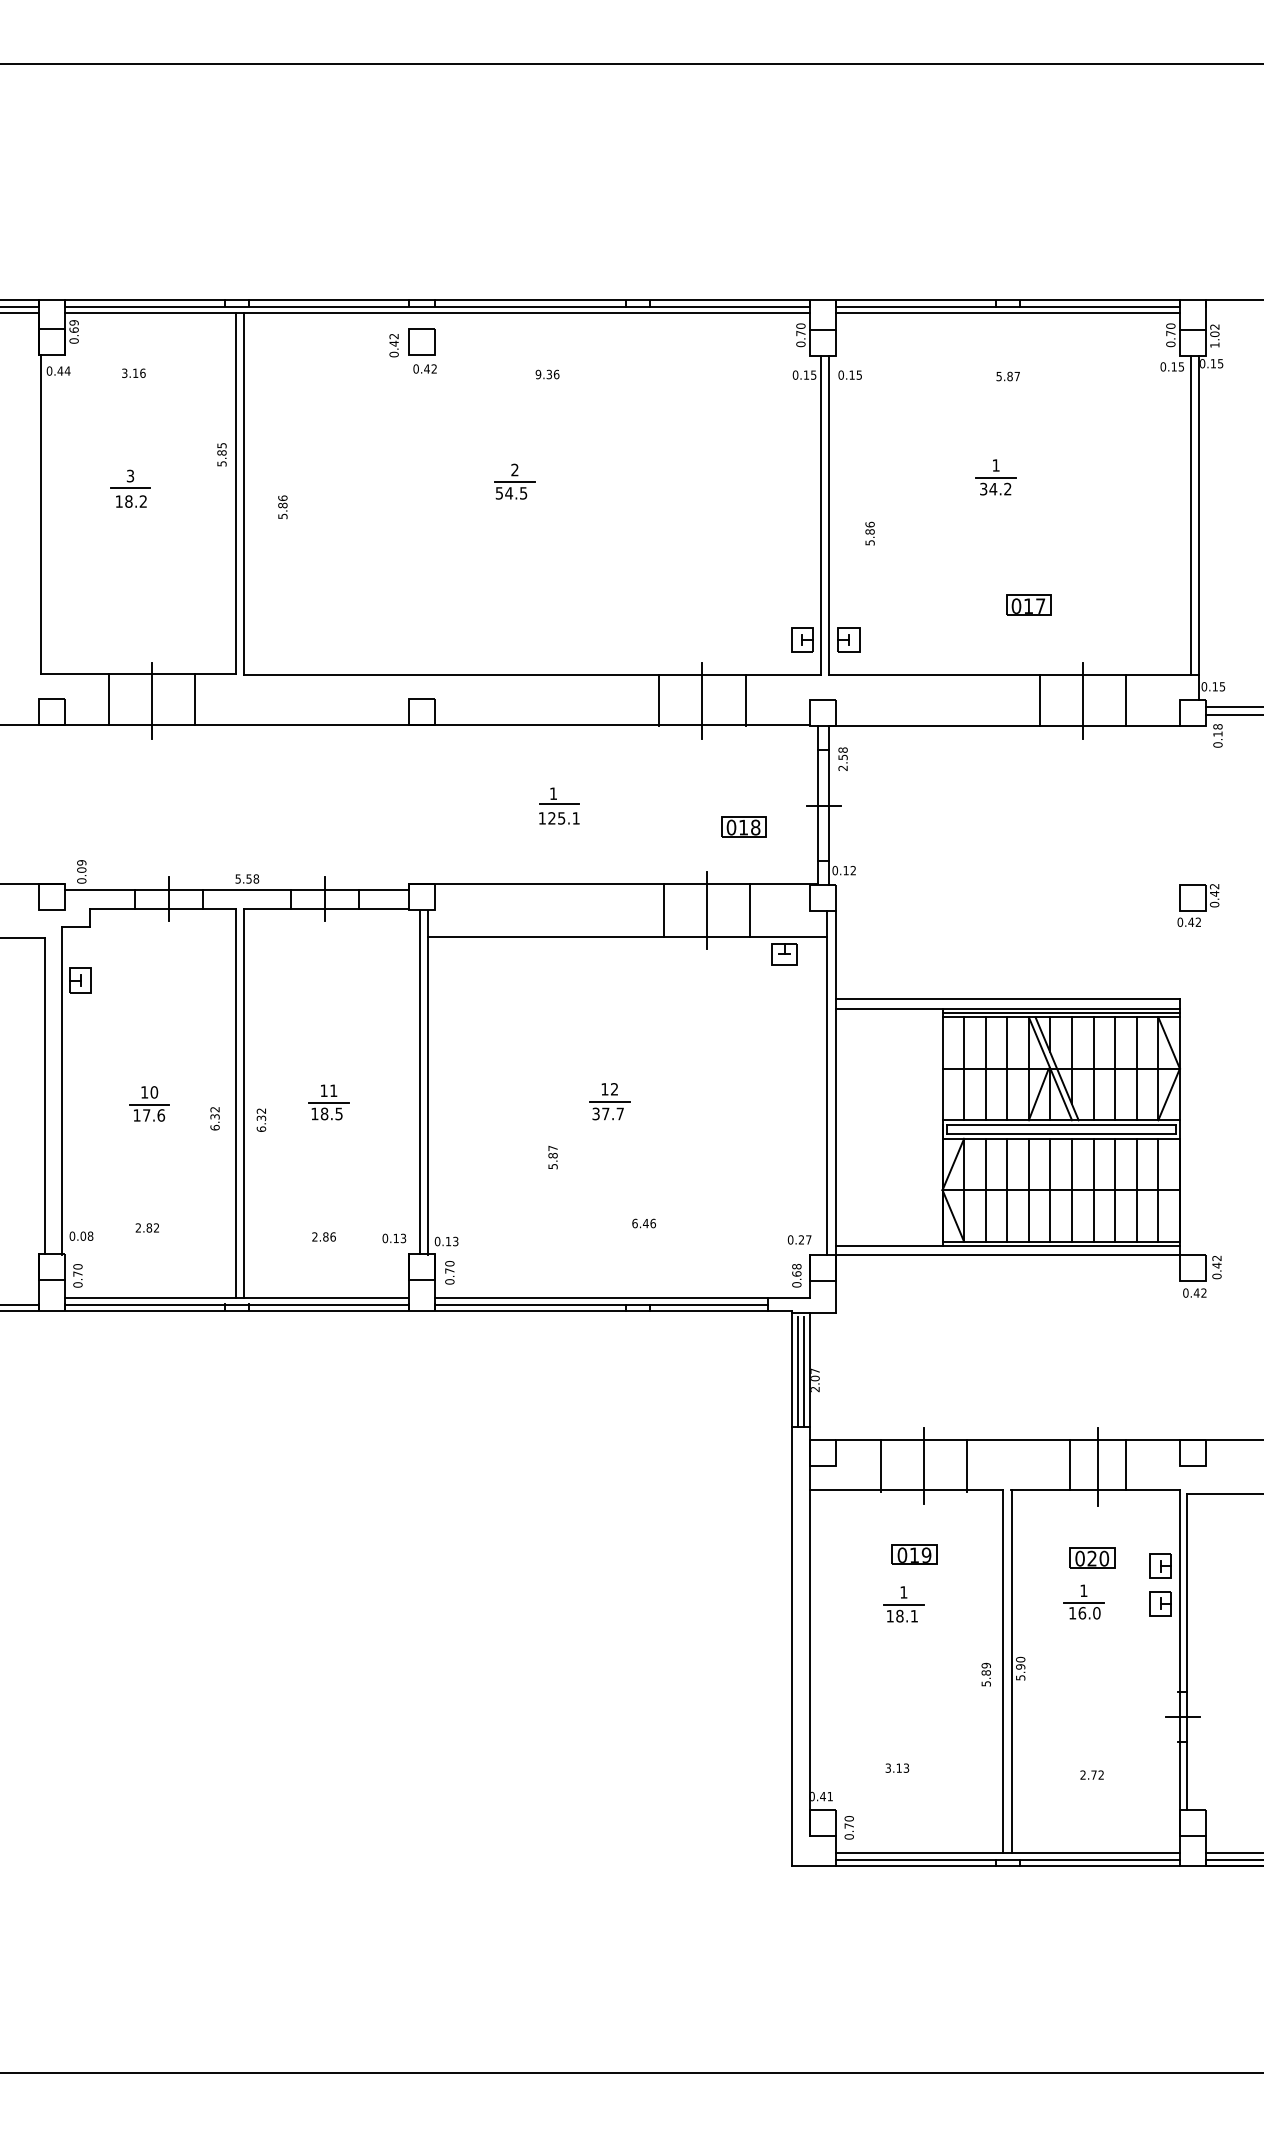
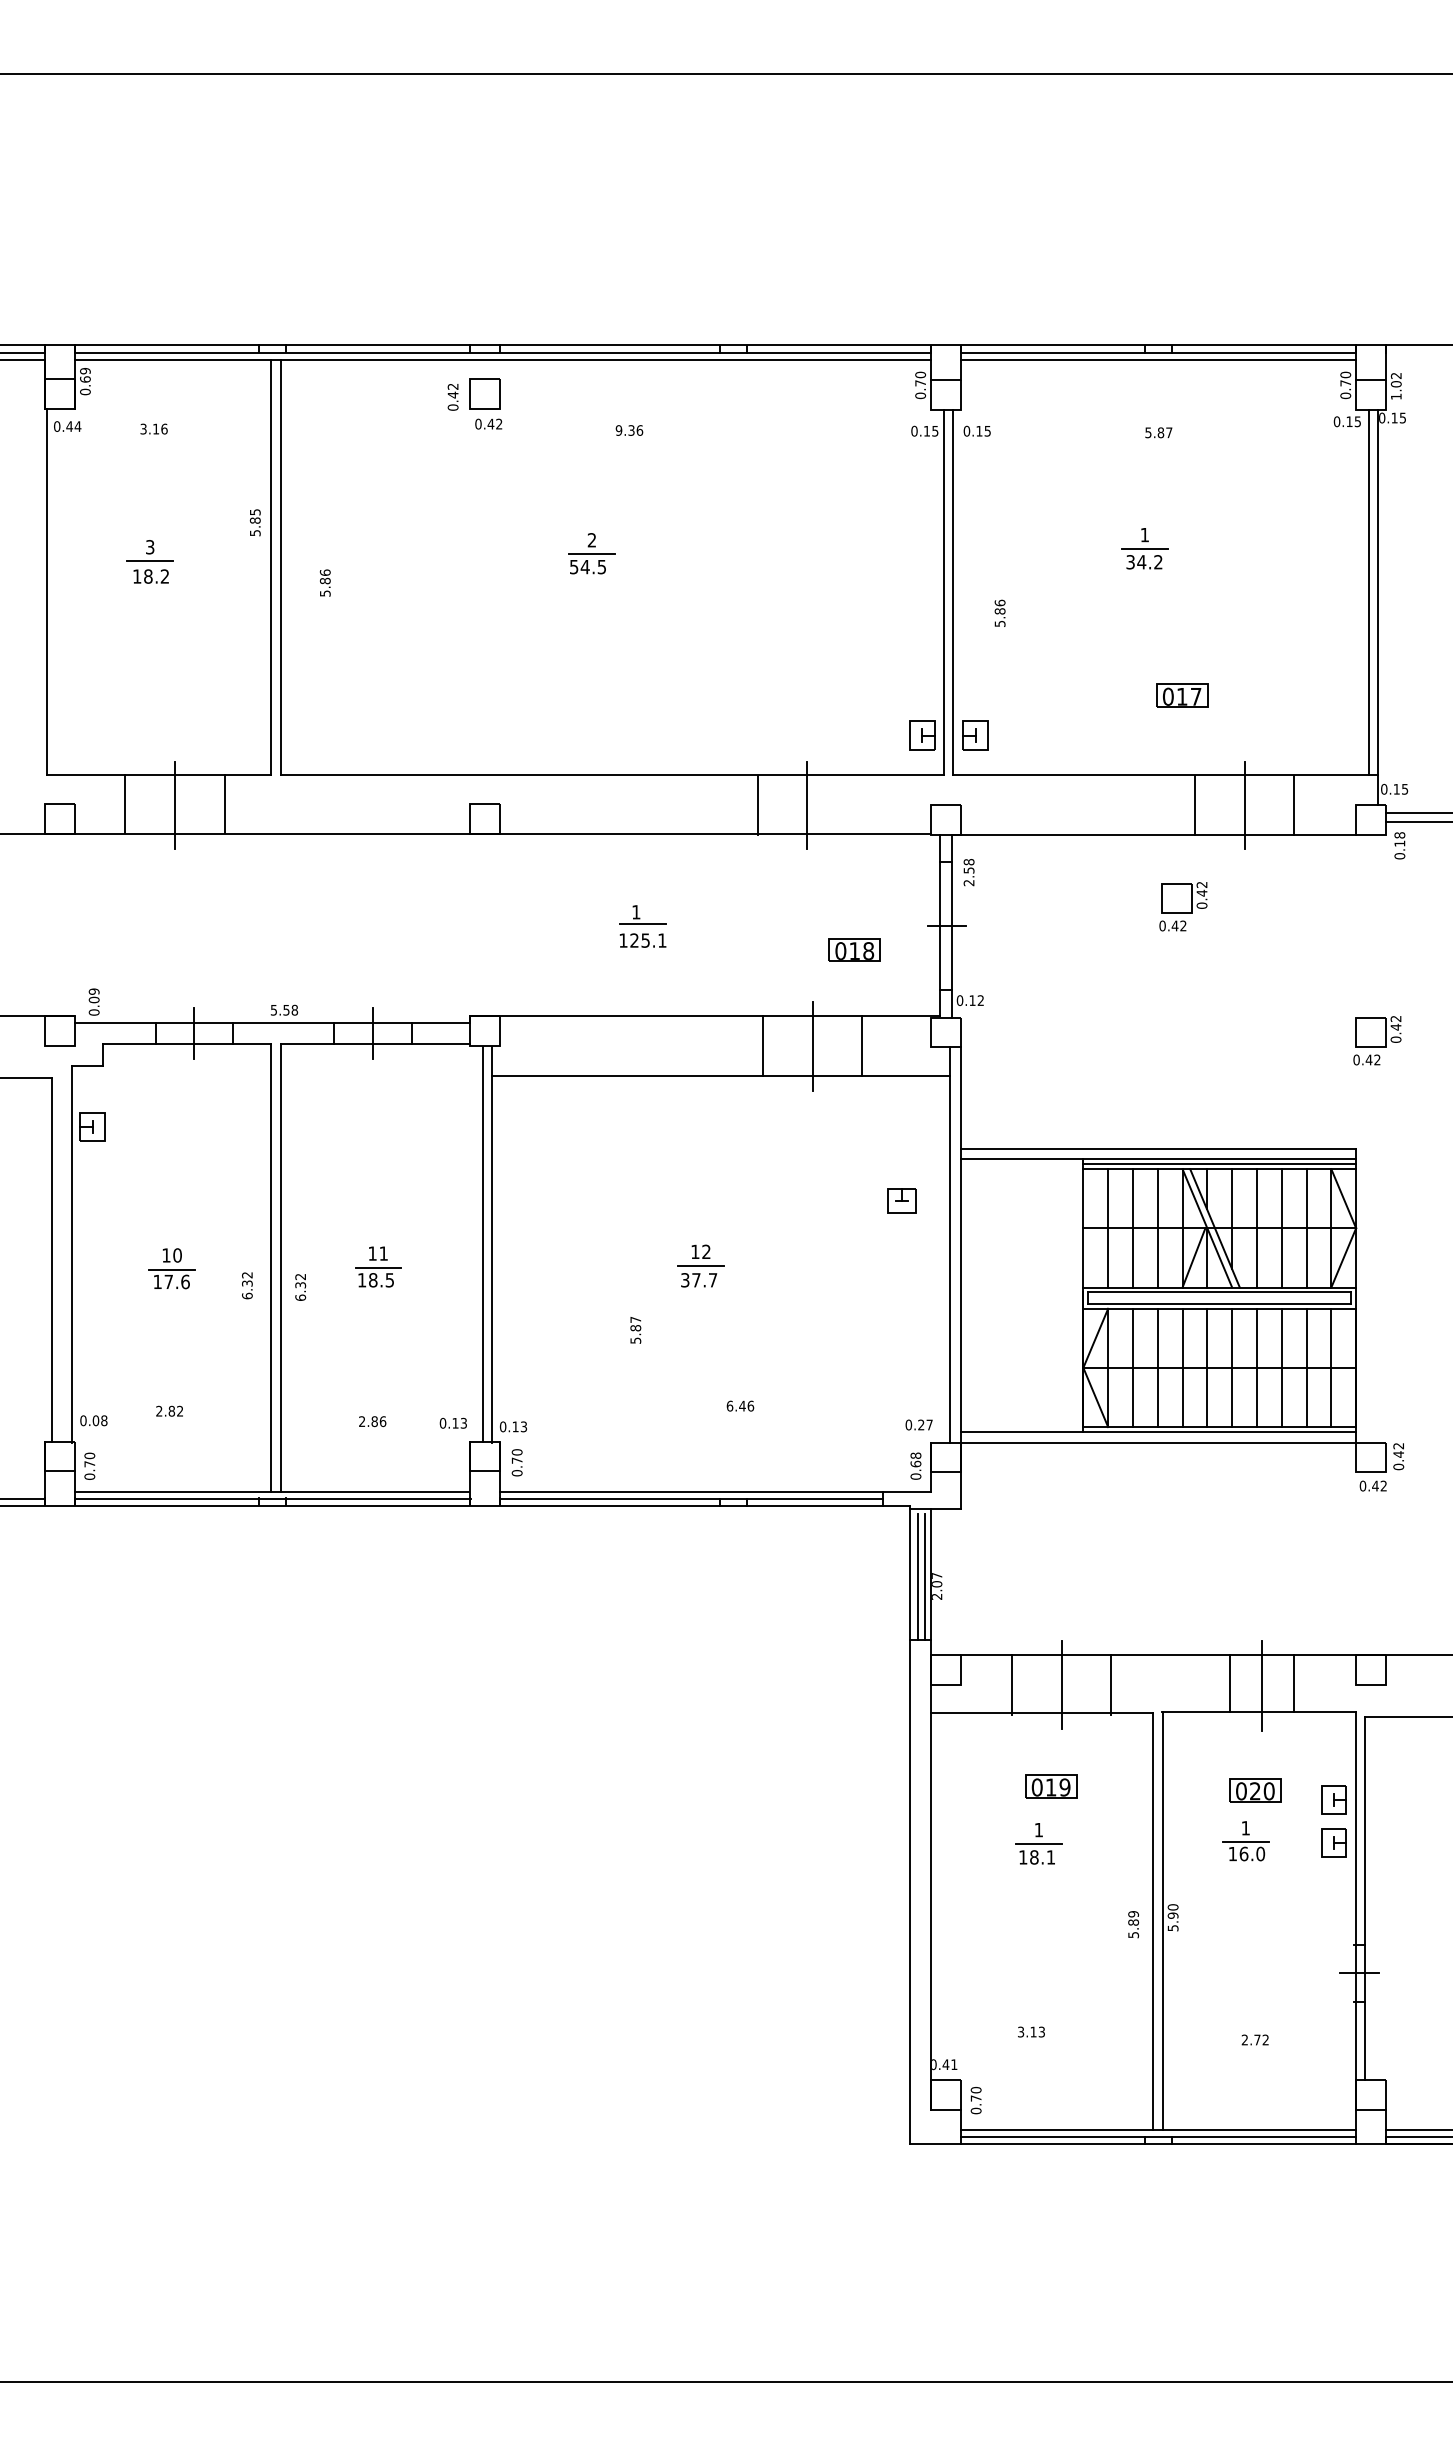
line: (745, 699) -> (857, 804), removed
part: (1029, 788) -> (1183, 906), added
part: (784, 954) -> (901, 1200), moved

